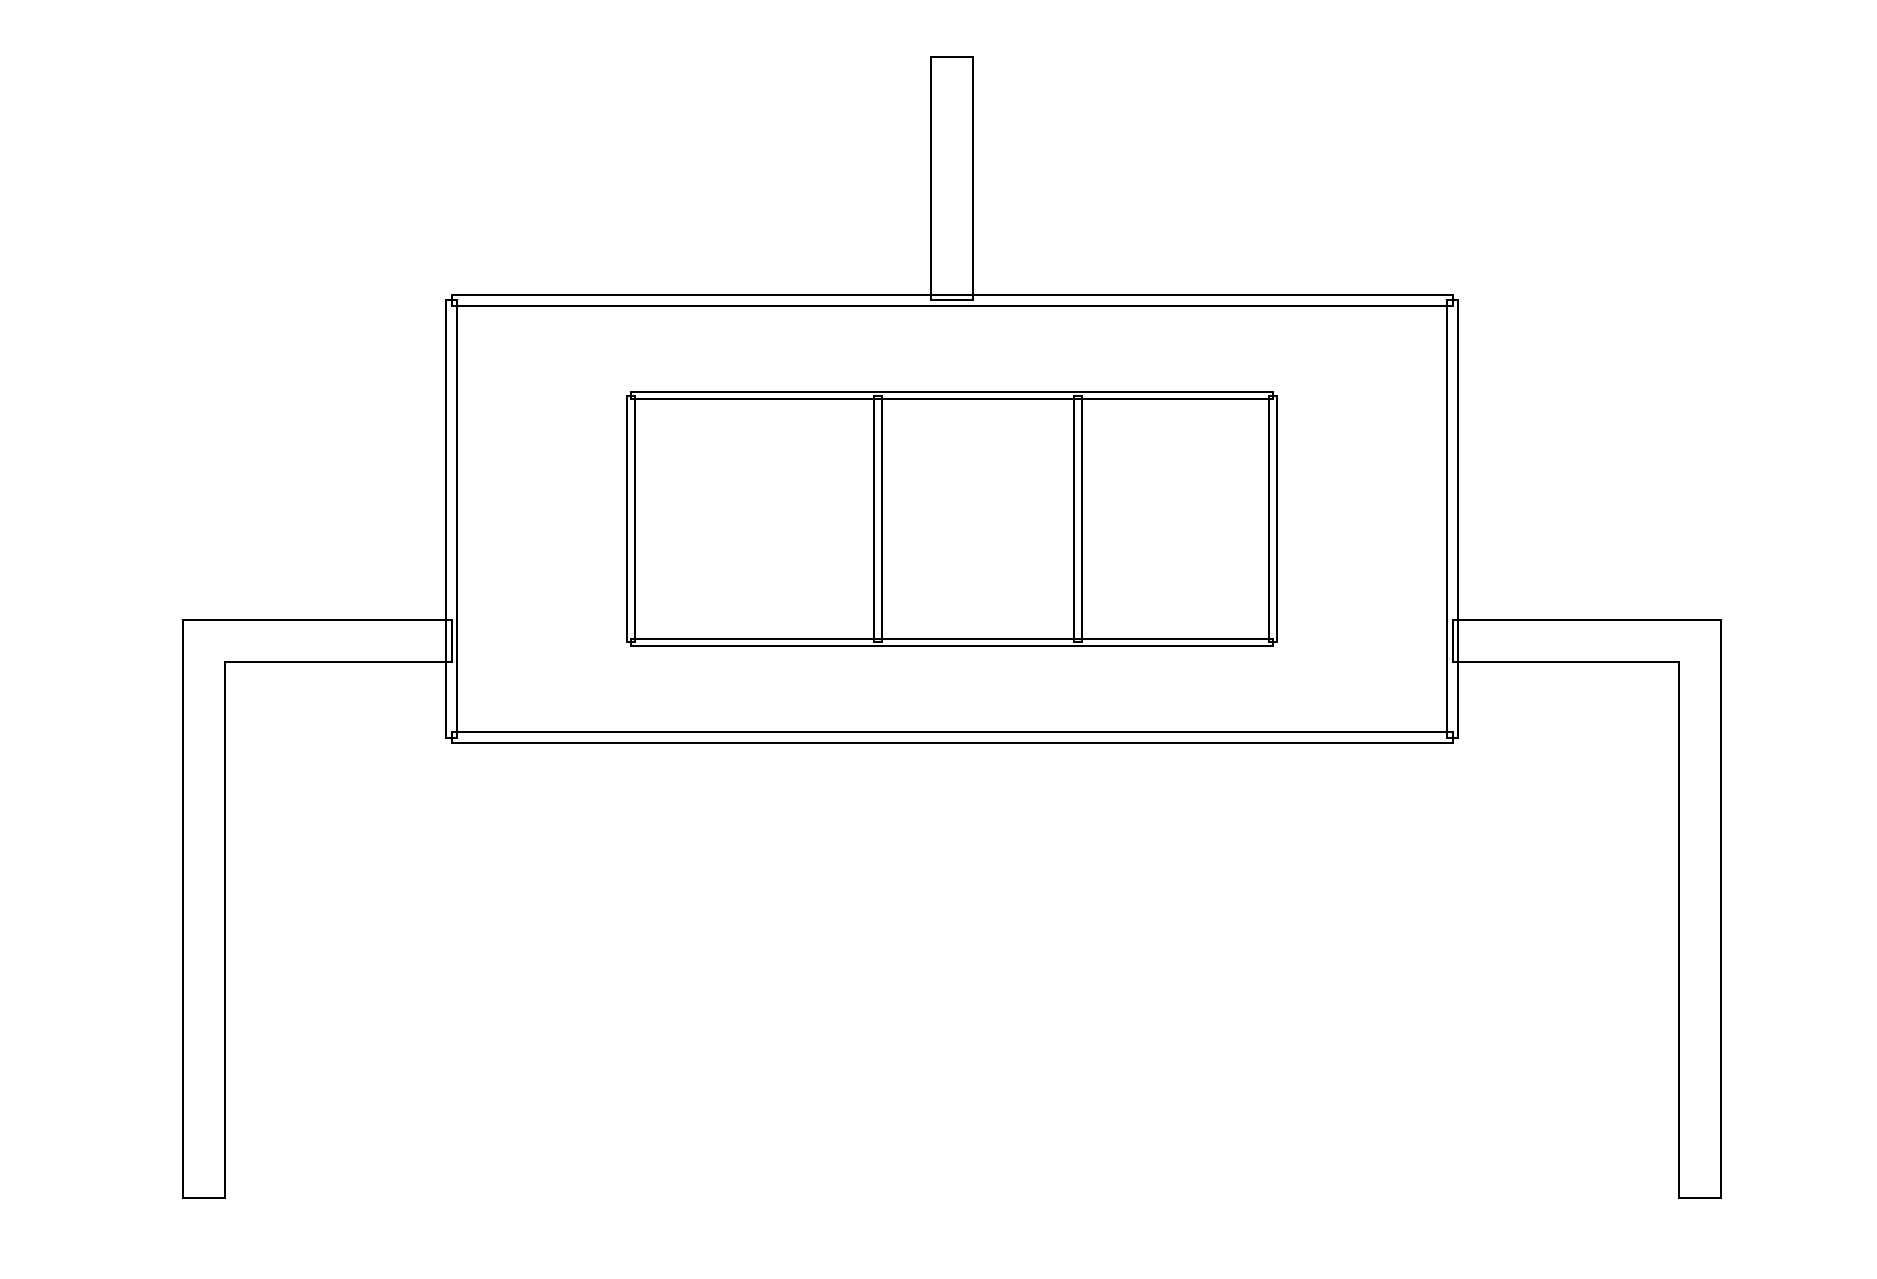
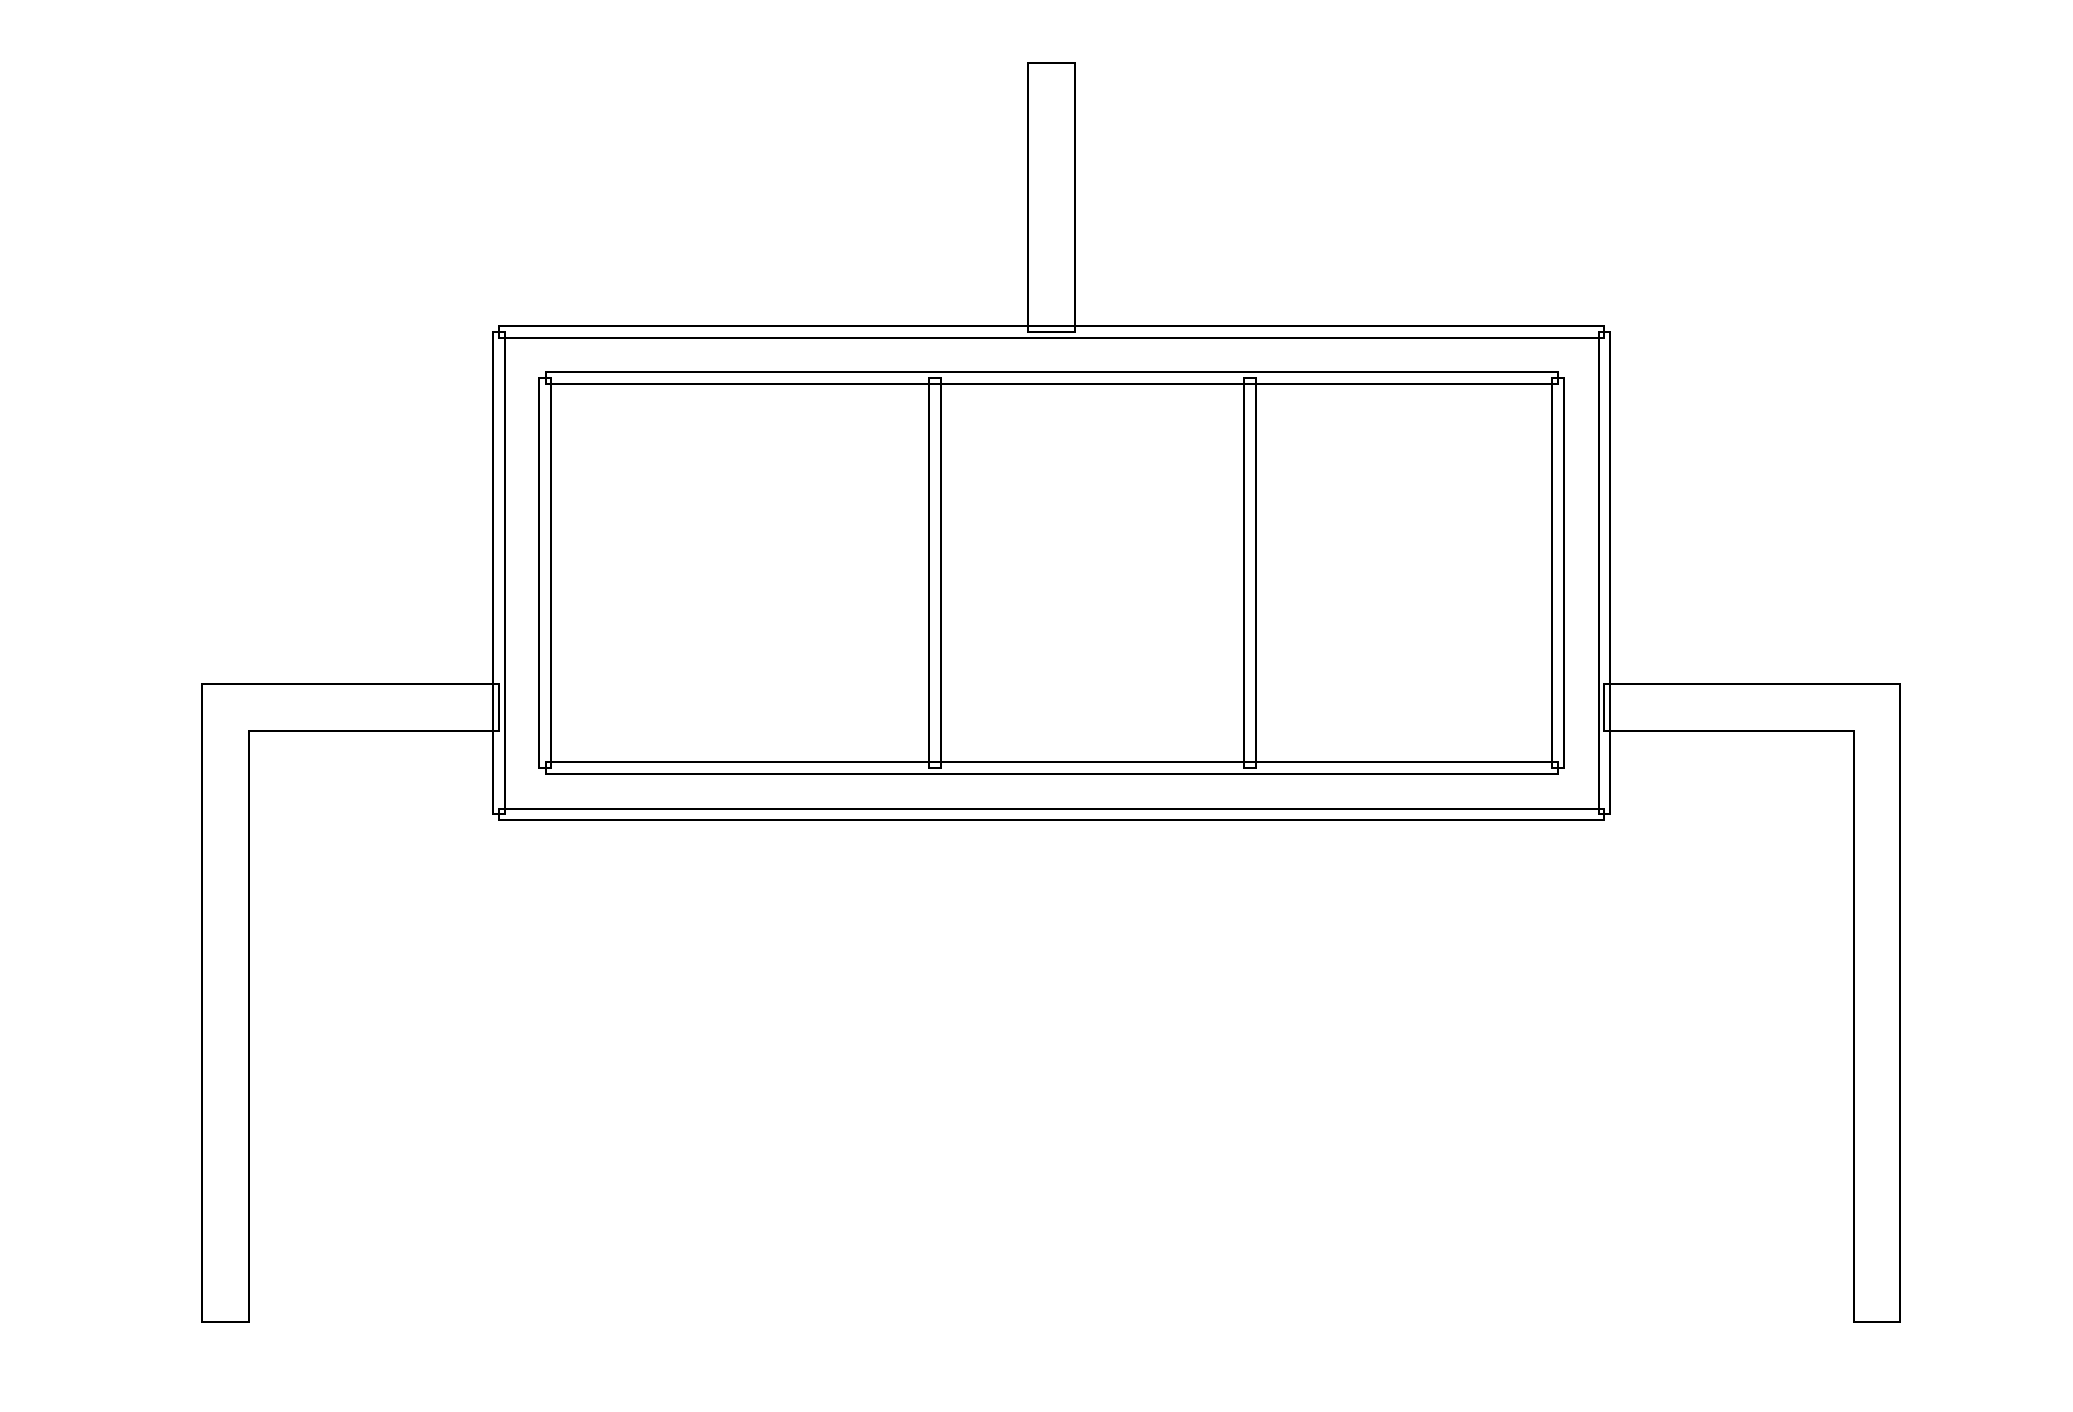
part: (952, 518) -> (1051, 572), size x1.43

